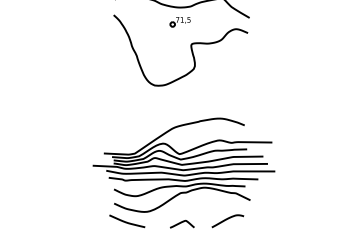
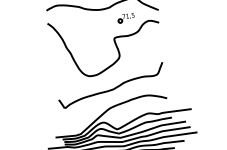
part: (179, 22) -> (125, 18), moved
curve: (180, 104) -> (112, 88), added

